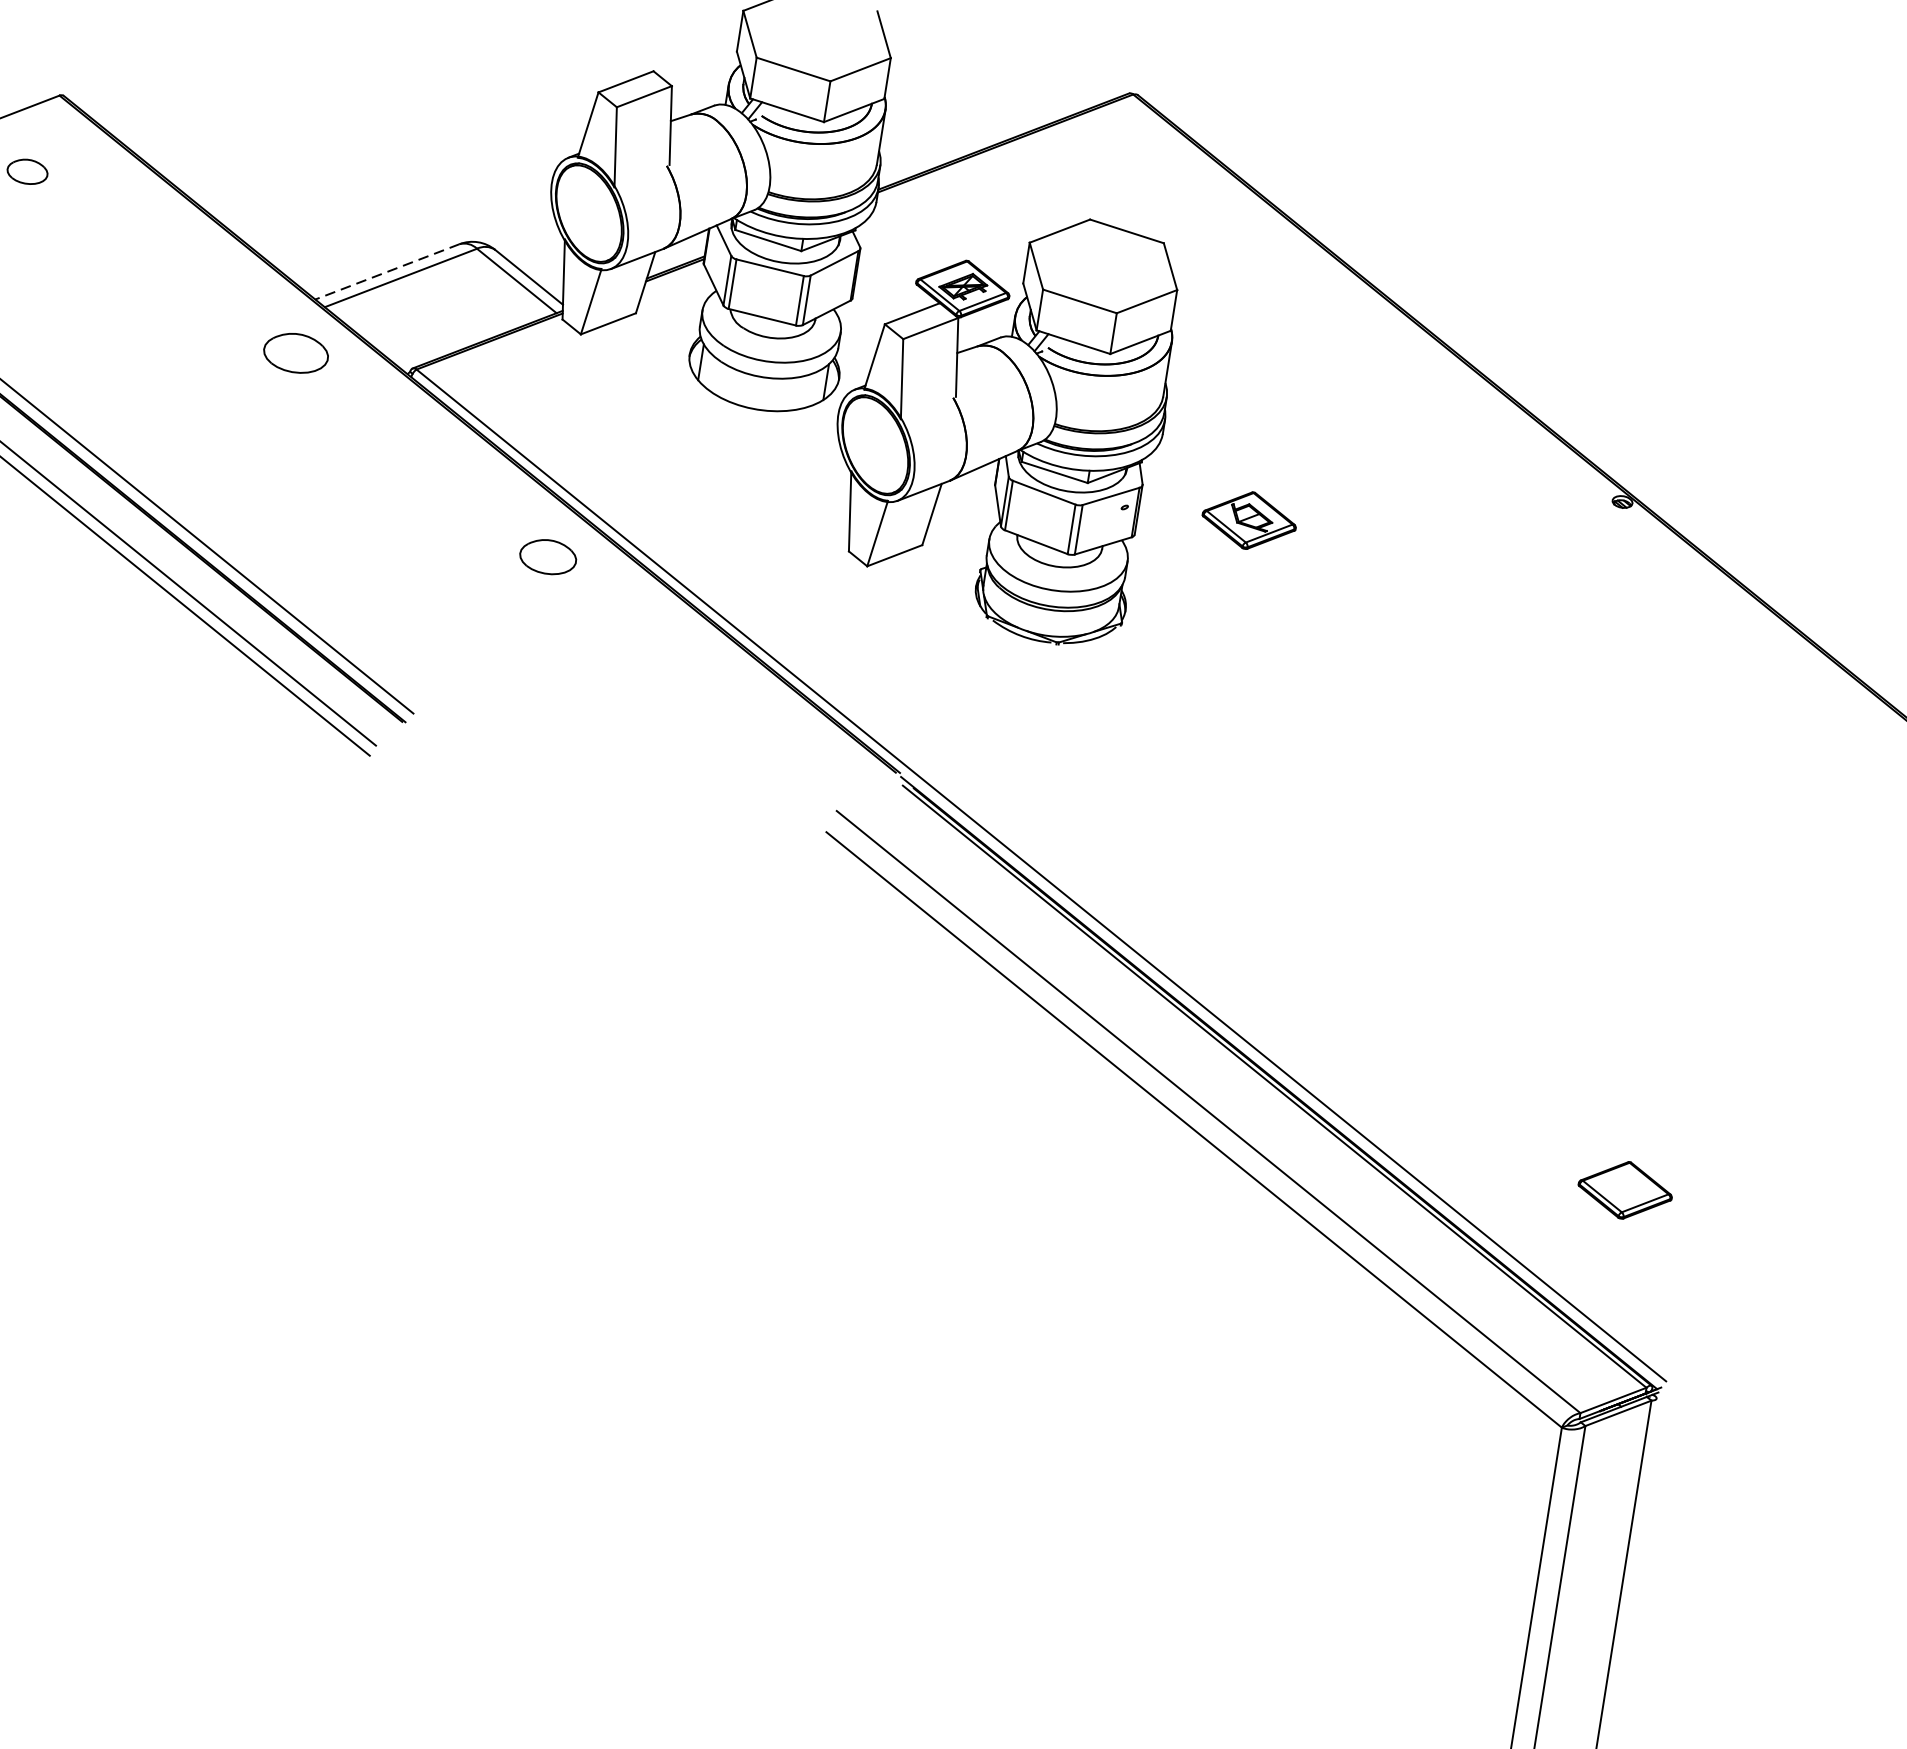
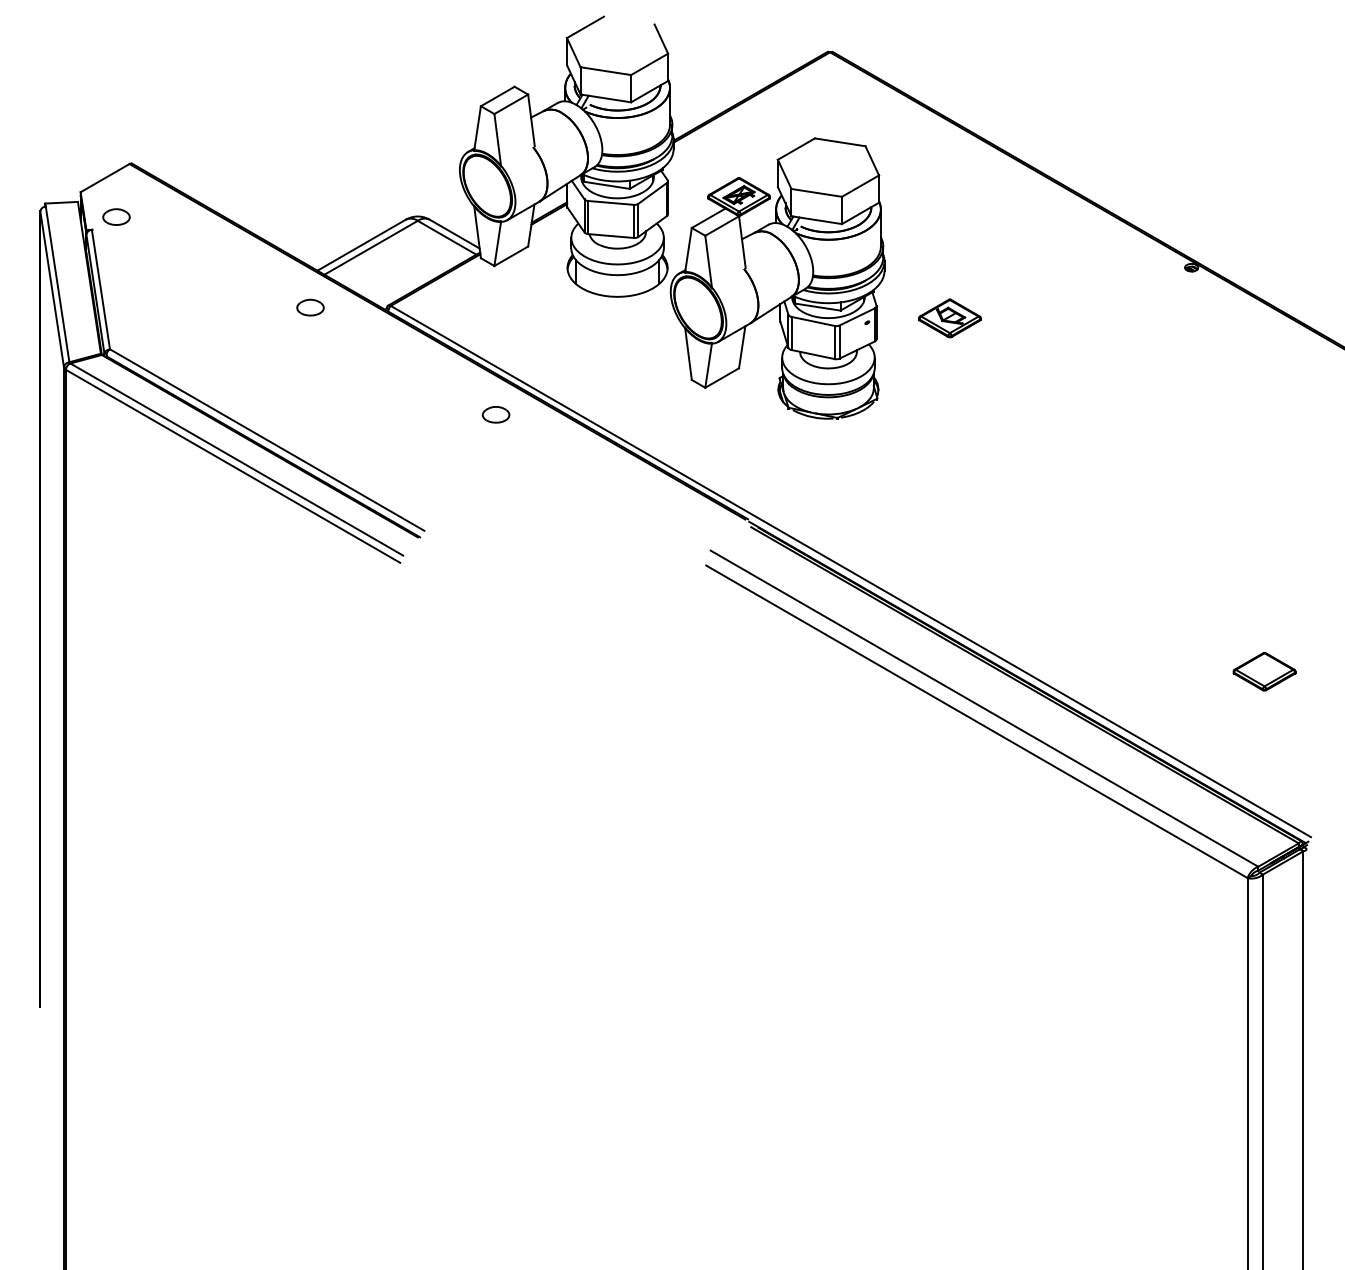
line: (387, 272) -> (361, 245), dashed -> solid
part: (296, 352) -> (310, 307), size x0.62
part: (547, 556) -> (495, 414), size x0.71
part: (1625, 1190) -> (1264, 671), moved

